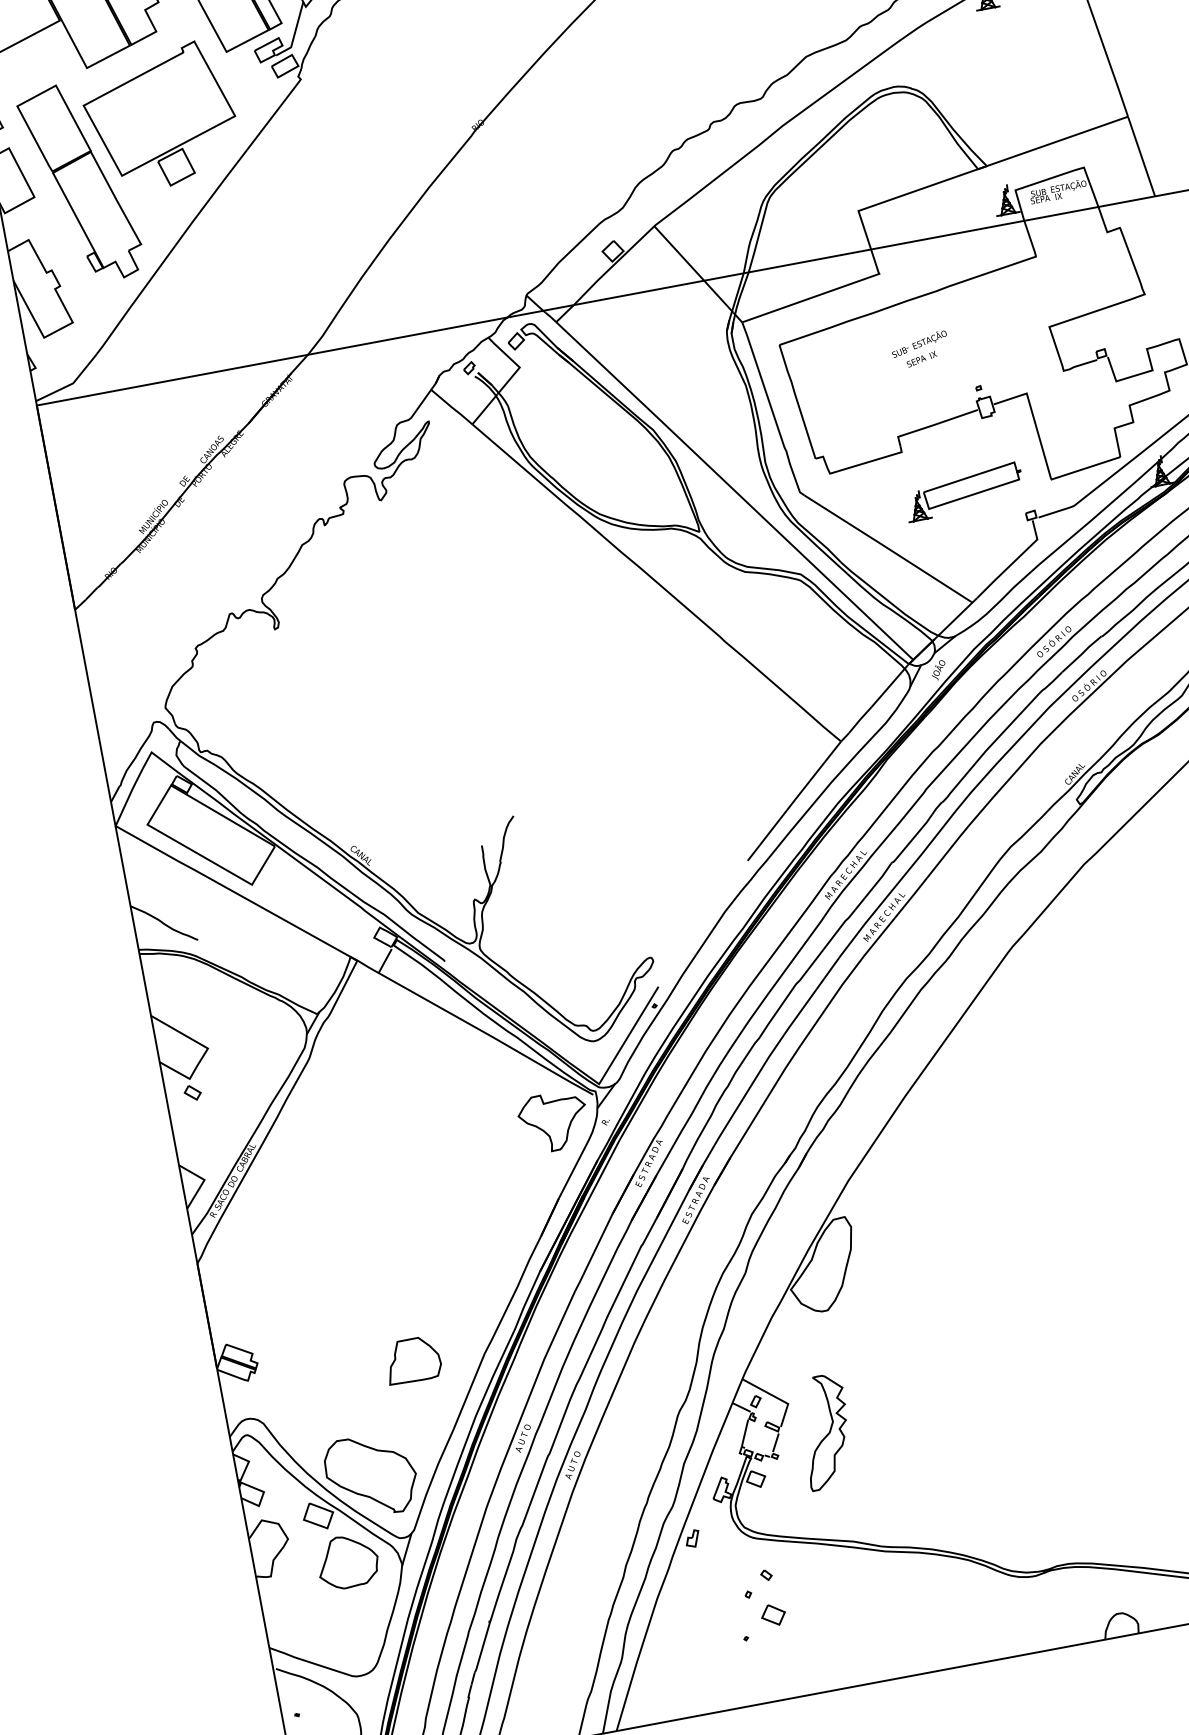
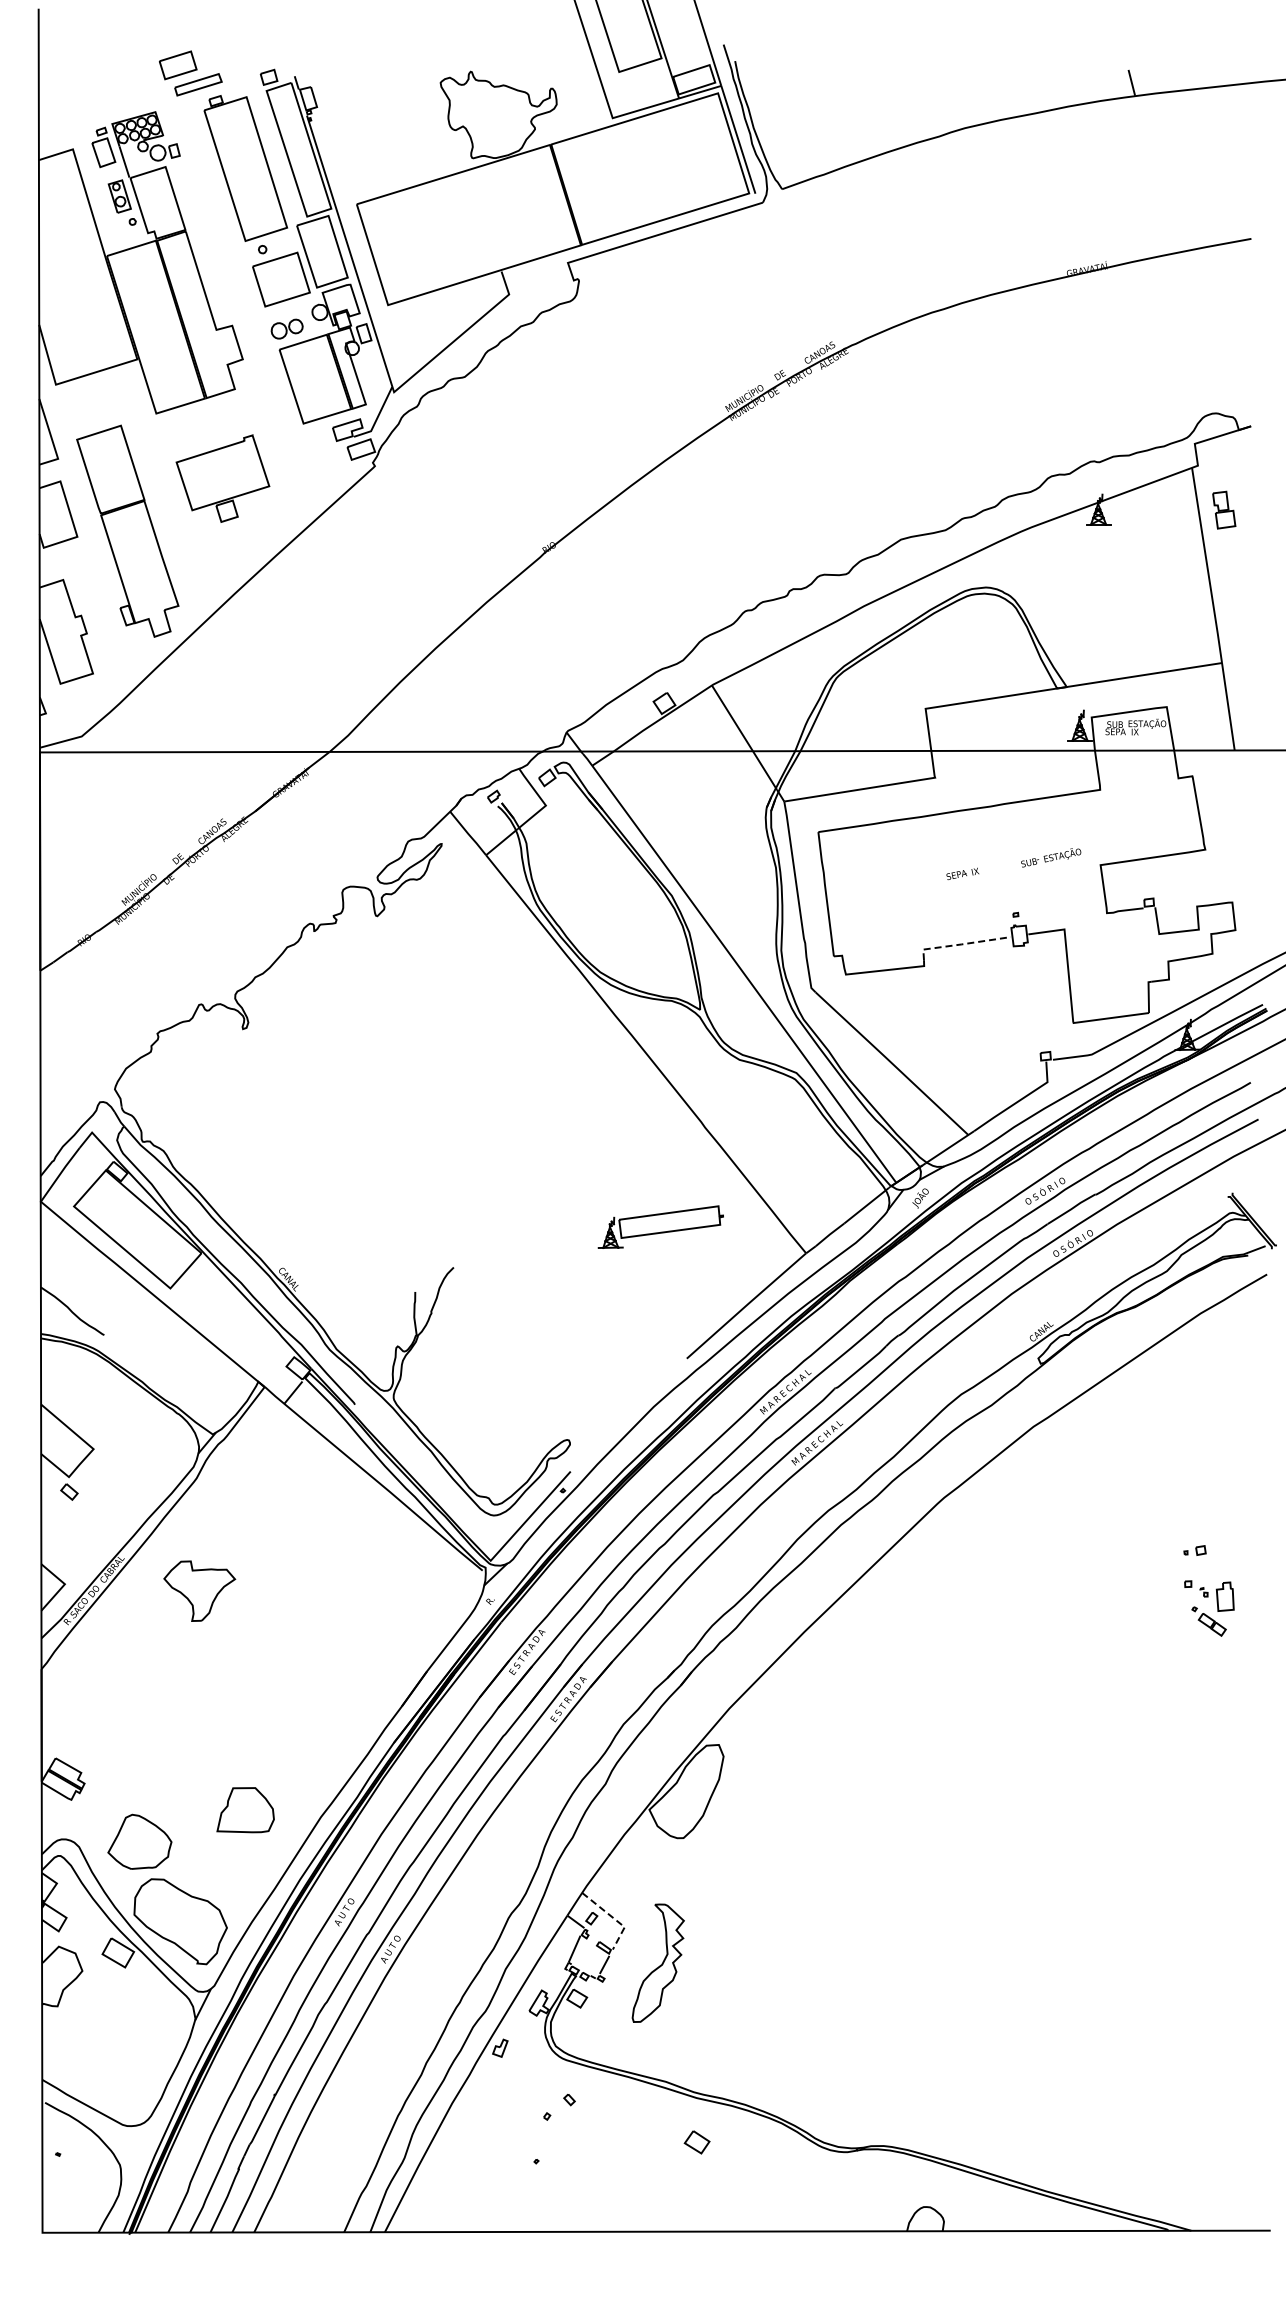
part: (160, 117) -> (222, 478), size x0.6
text: (919, 343) -> (1051, 857), moved
line: (932, 425) -> (961, 944), solid -> dashed
part: (963, 491) -> (660, 1226), moved
part: (553, 1121) -> (199, 1590), moved
line: (776, 1397) -> (613, 1918), solid -> dashed
part: (347, 1561) -> (139, 1841), moved
part: (772, 1615) -> (696, 2142), moved

